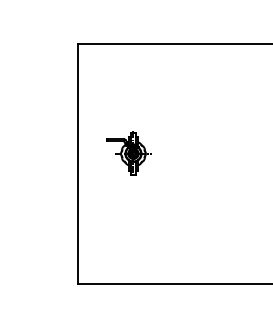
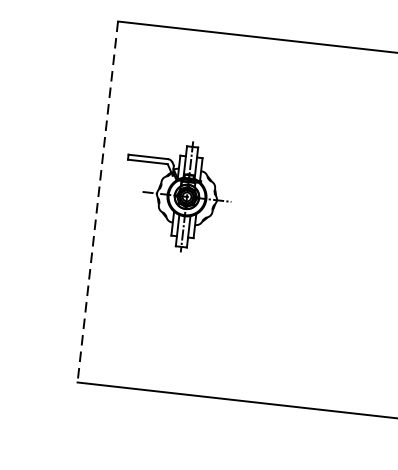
part: (128, 153) -> (175, 194), size x1.6
line: (77, 164) -> (97, 202), solid -> dashed

